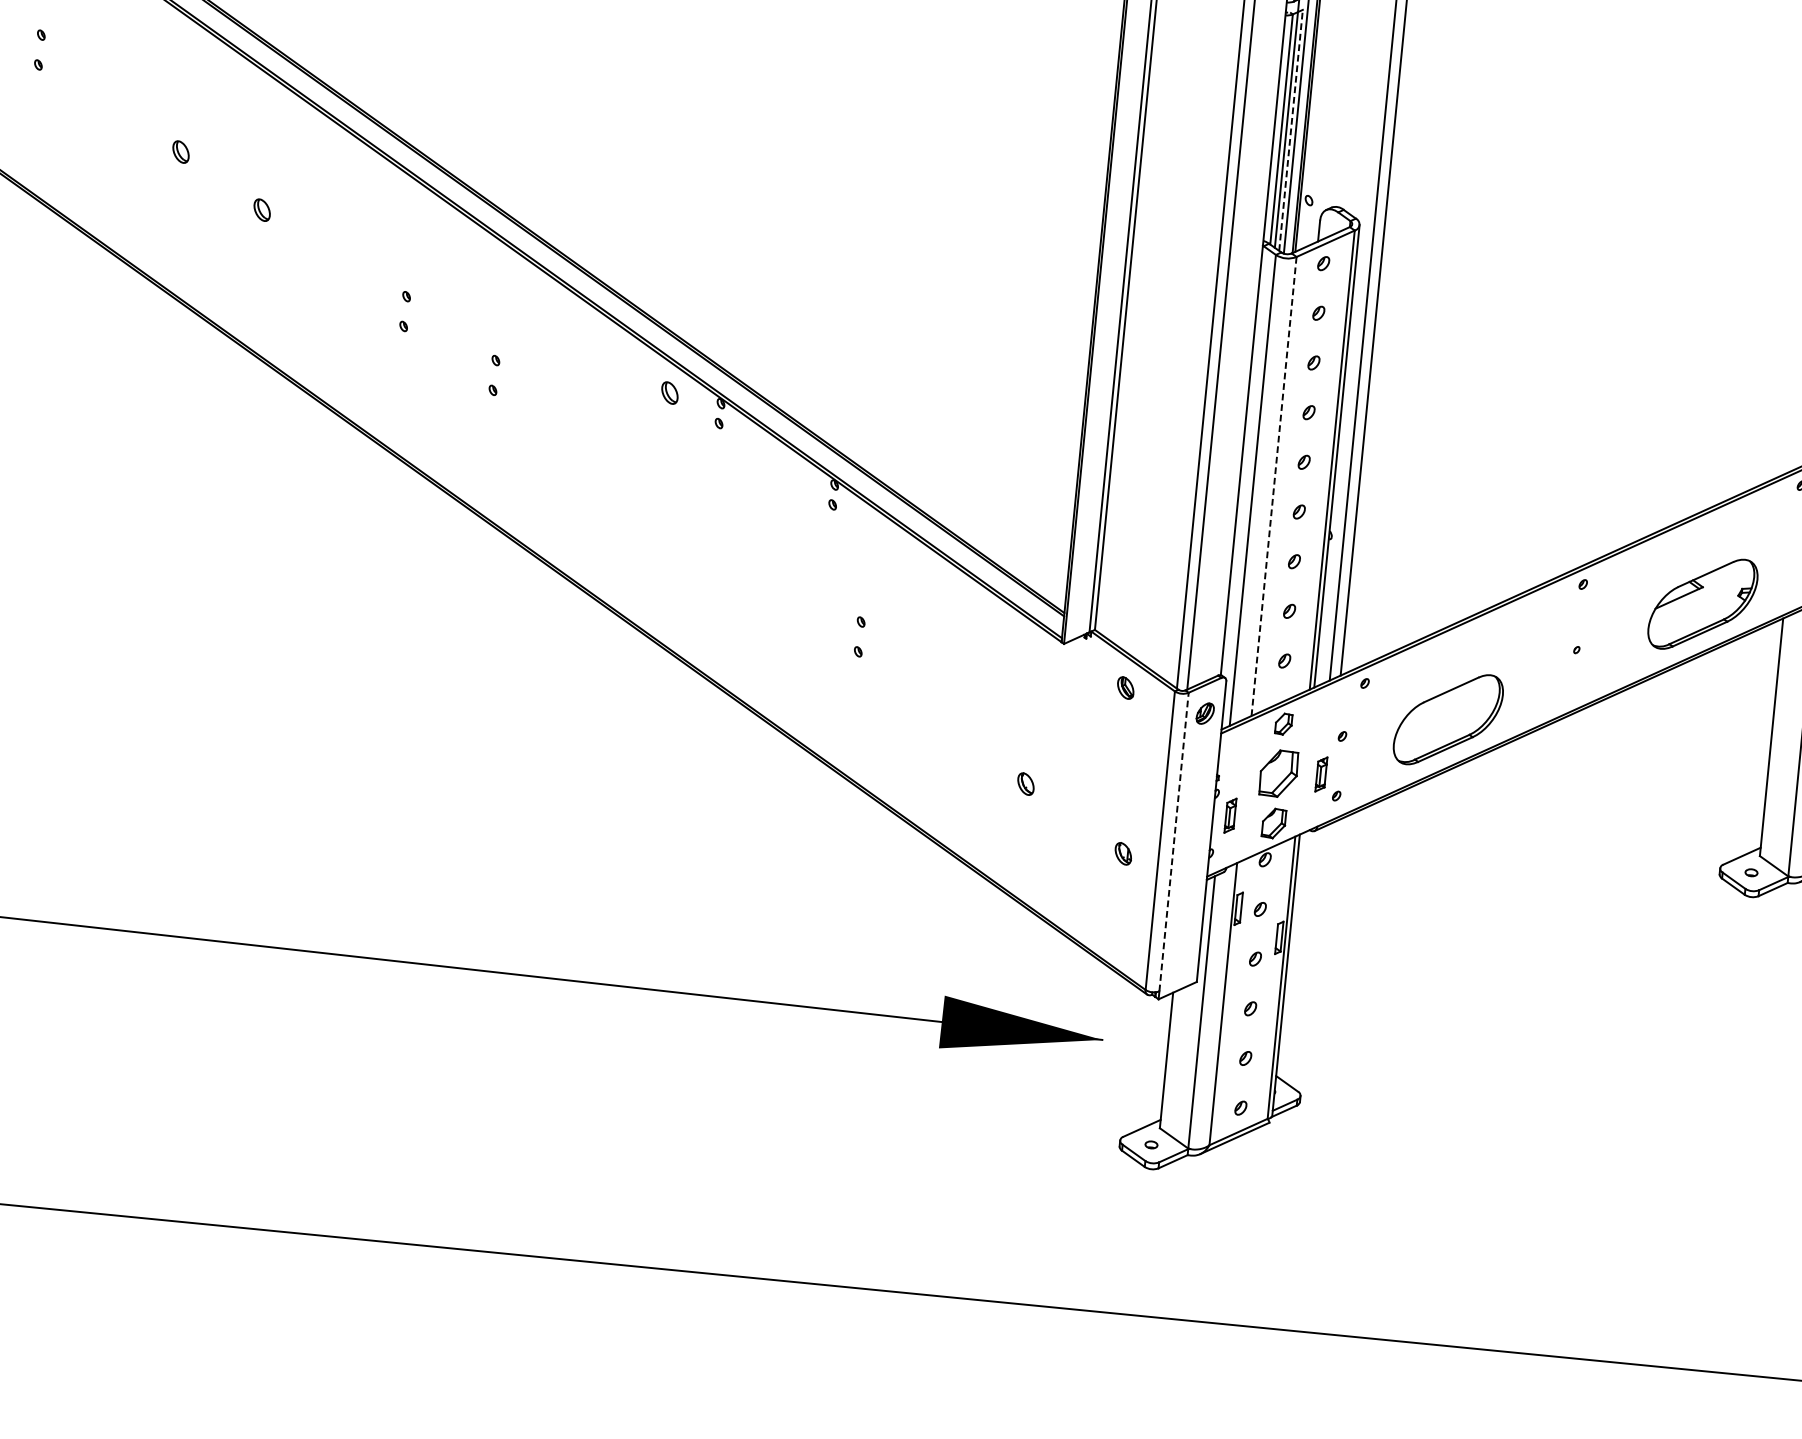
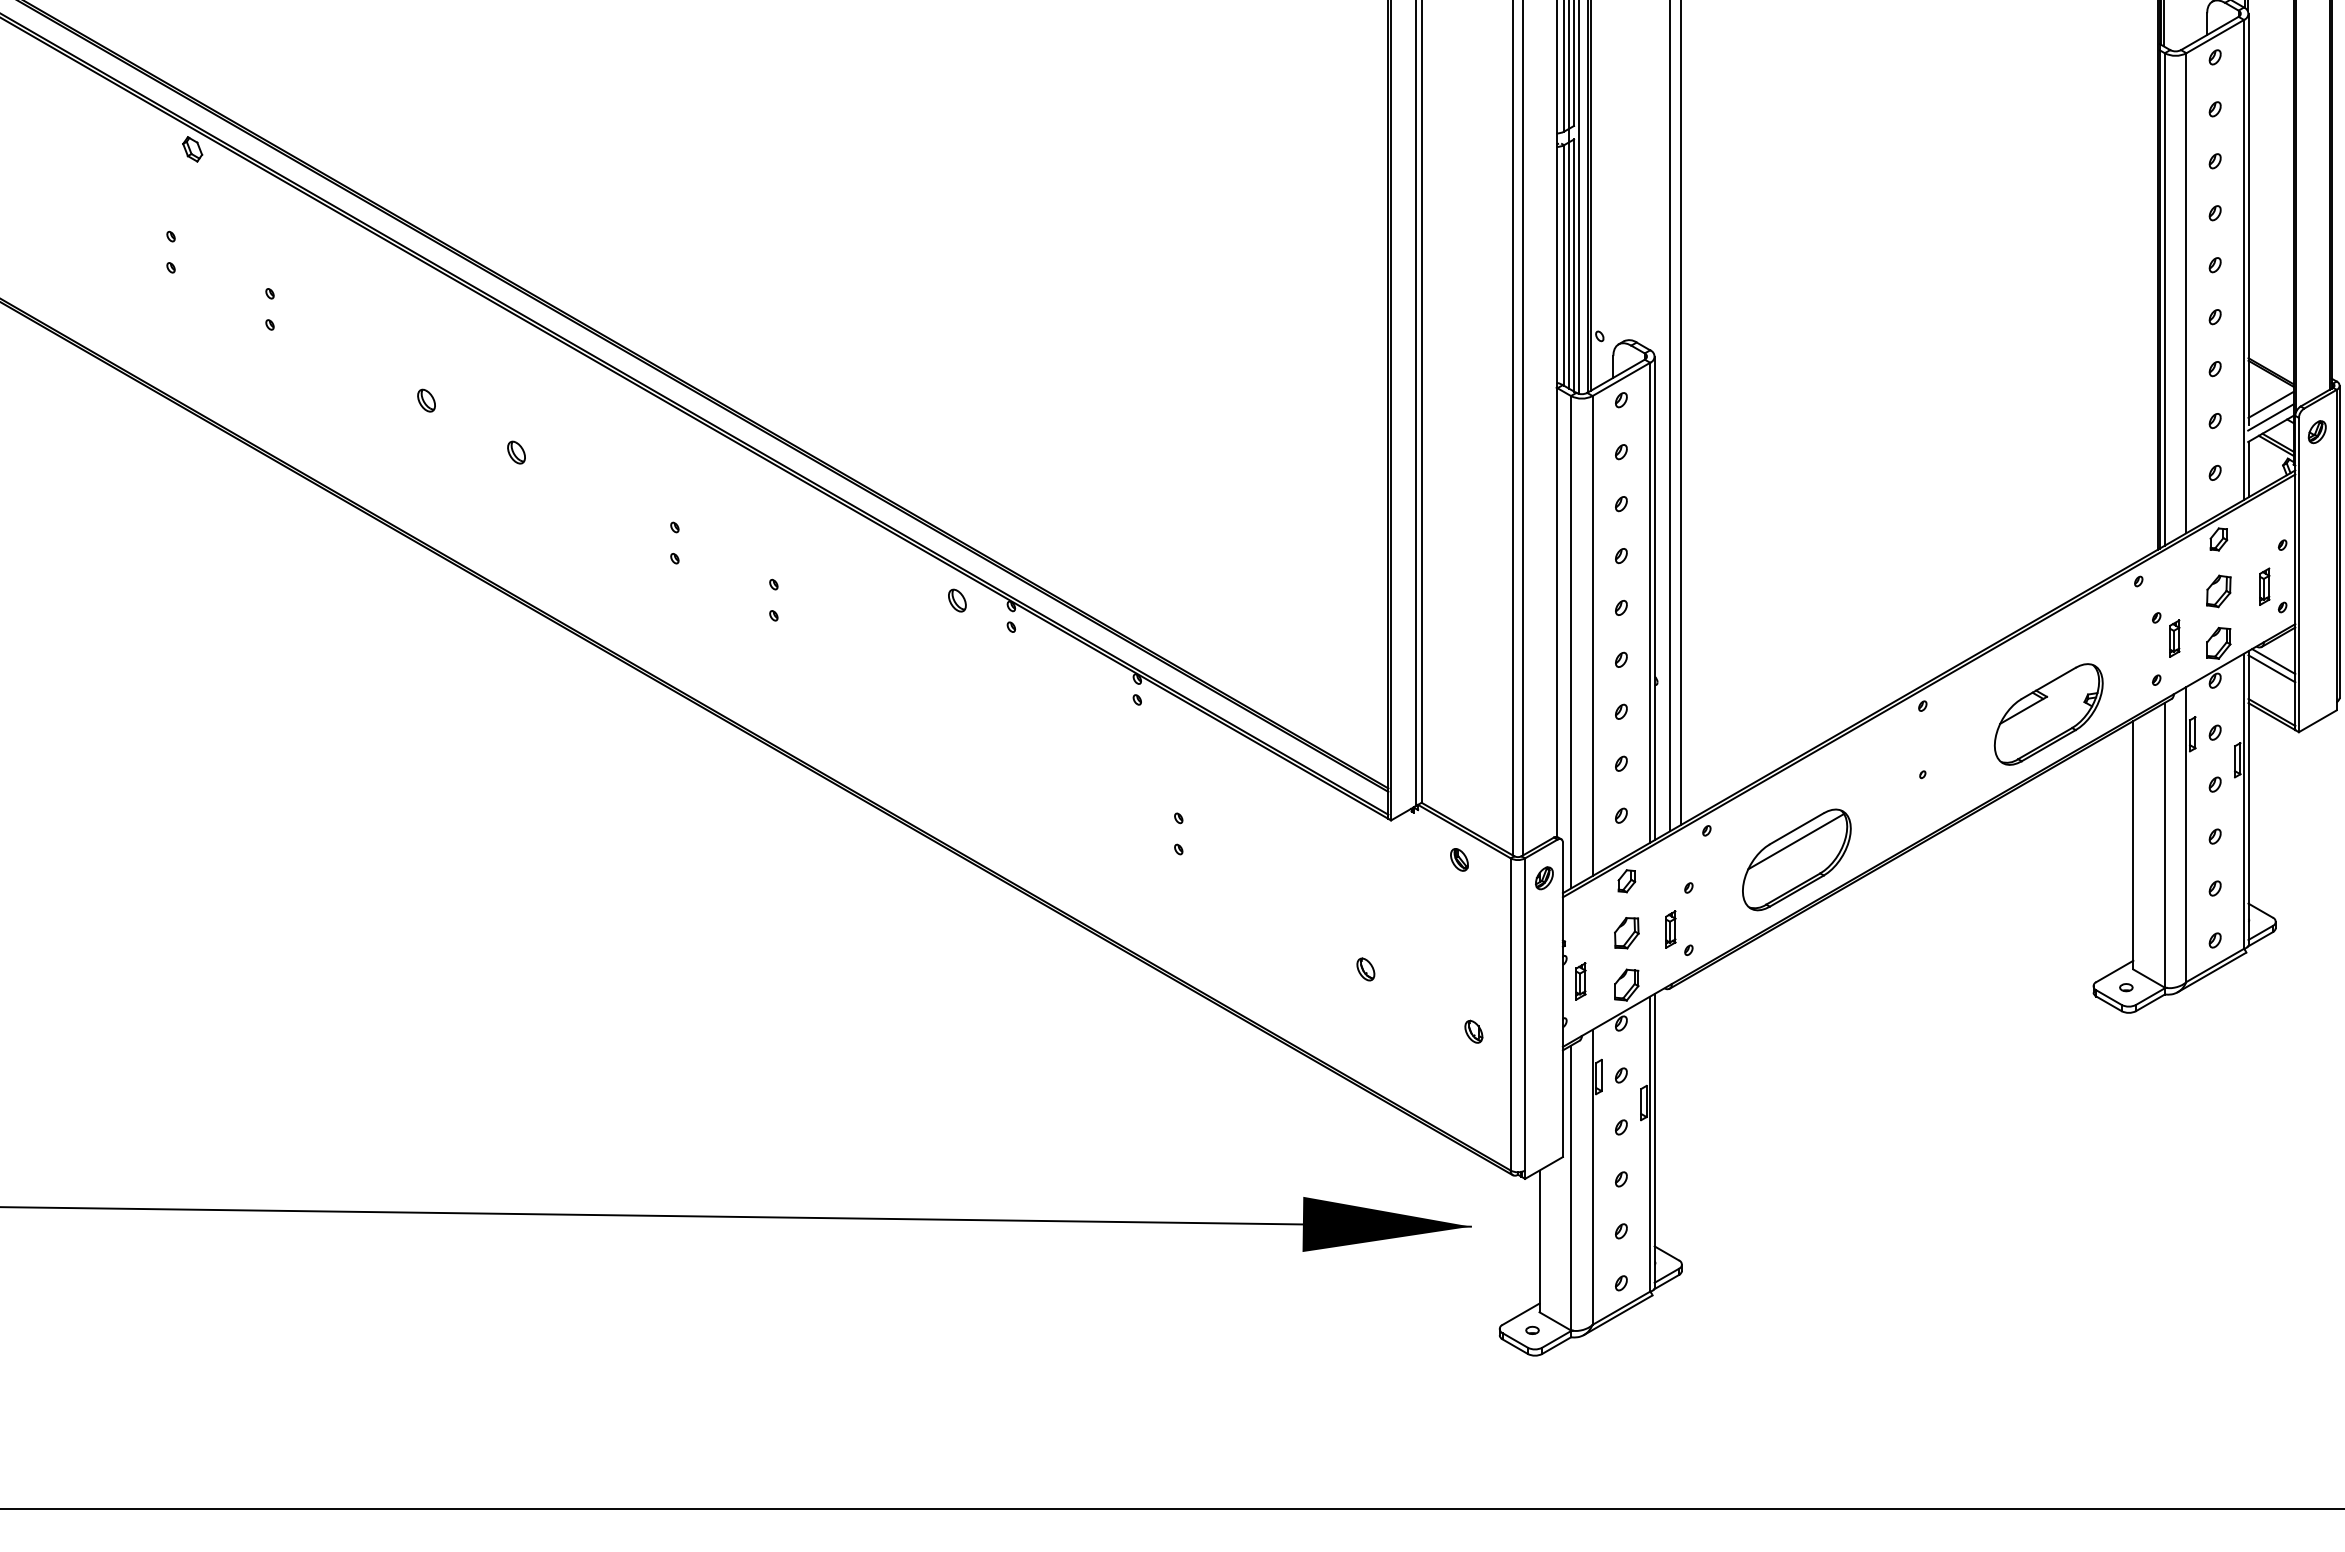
line: (1291, 130) -> (1574, 265), dashed -> solid
line: (1273, 486) -> (1592, 636), dashed -> solid
line: (1449, 702) -> (1796, 841), added
part: (1278, 774) -> (1626, 933), size x0.62
line: (1174, 841) -> (1525, 1013), dashed -> solid

